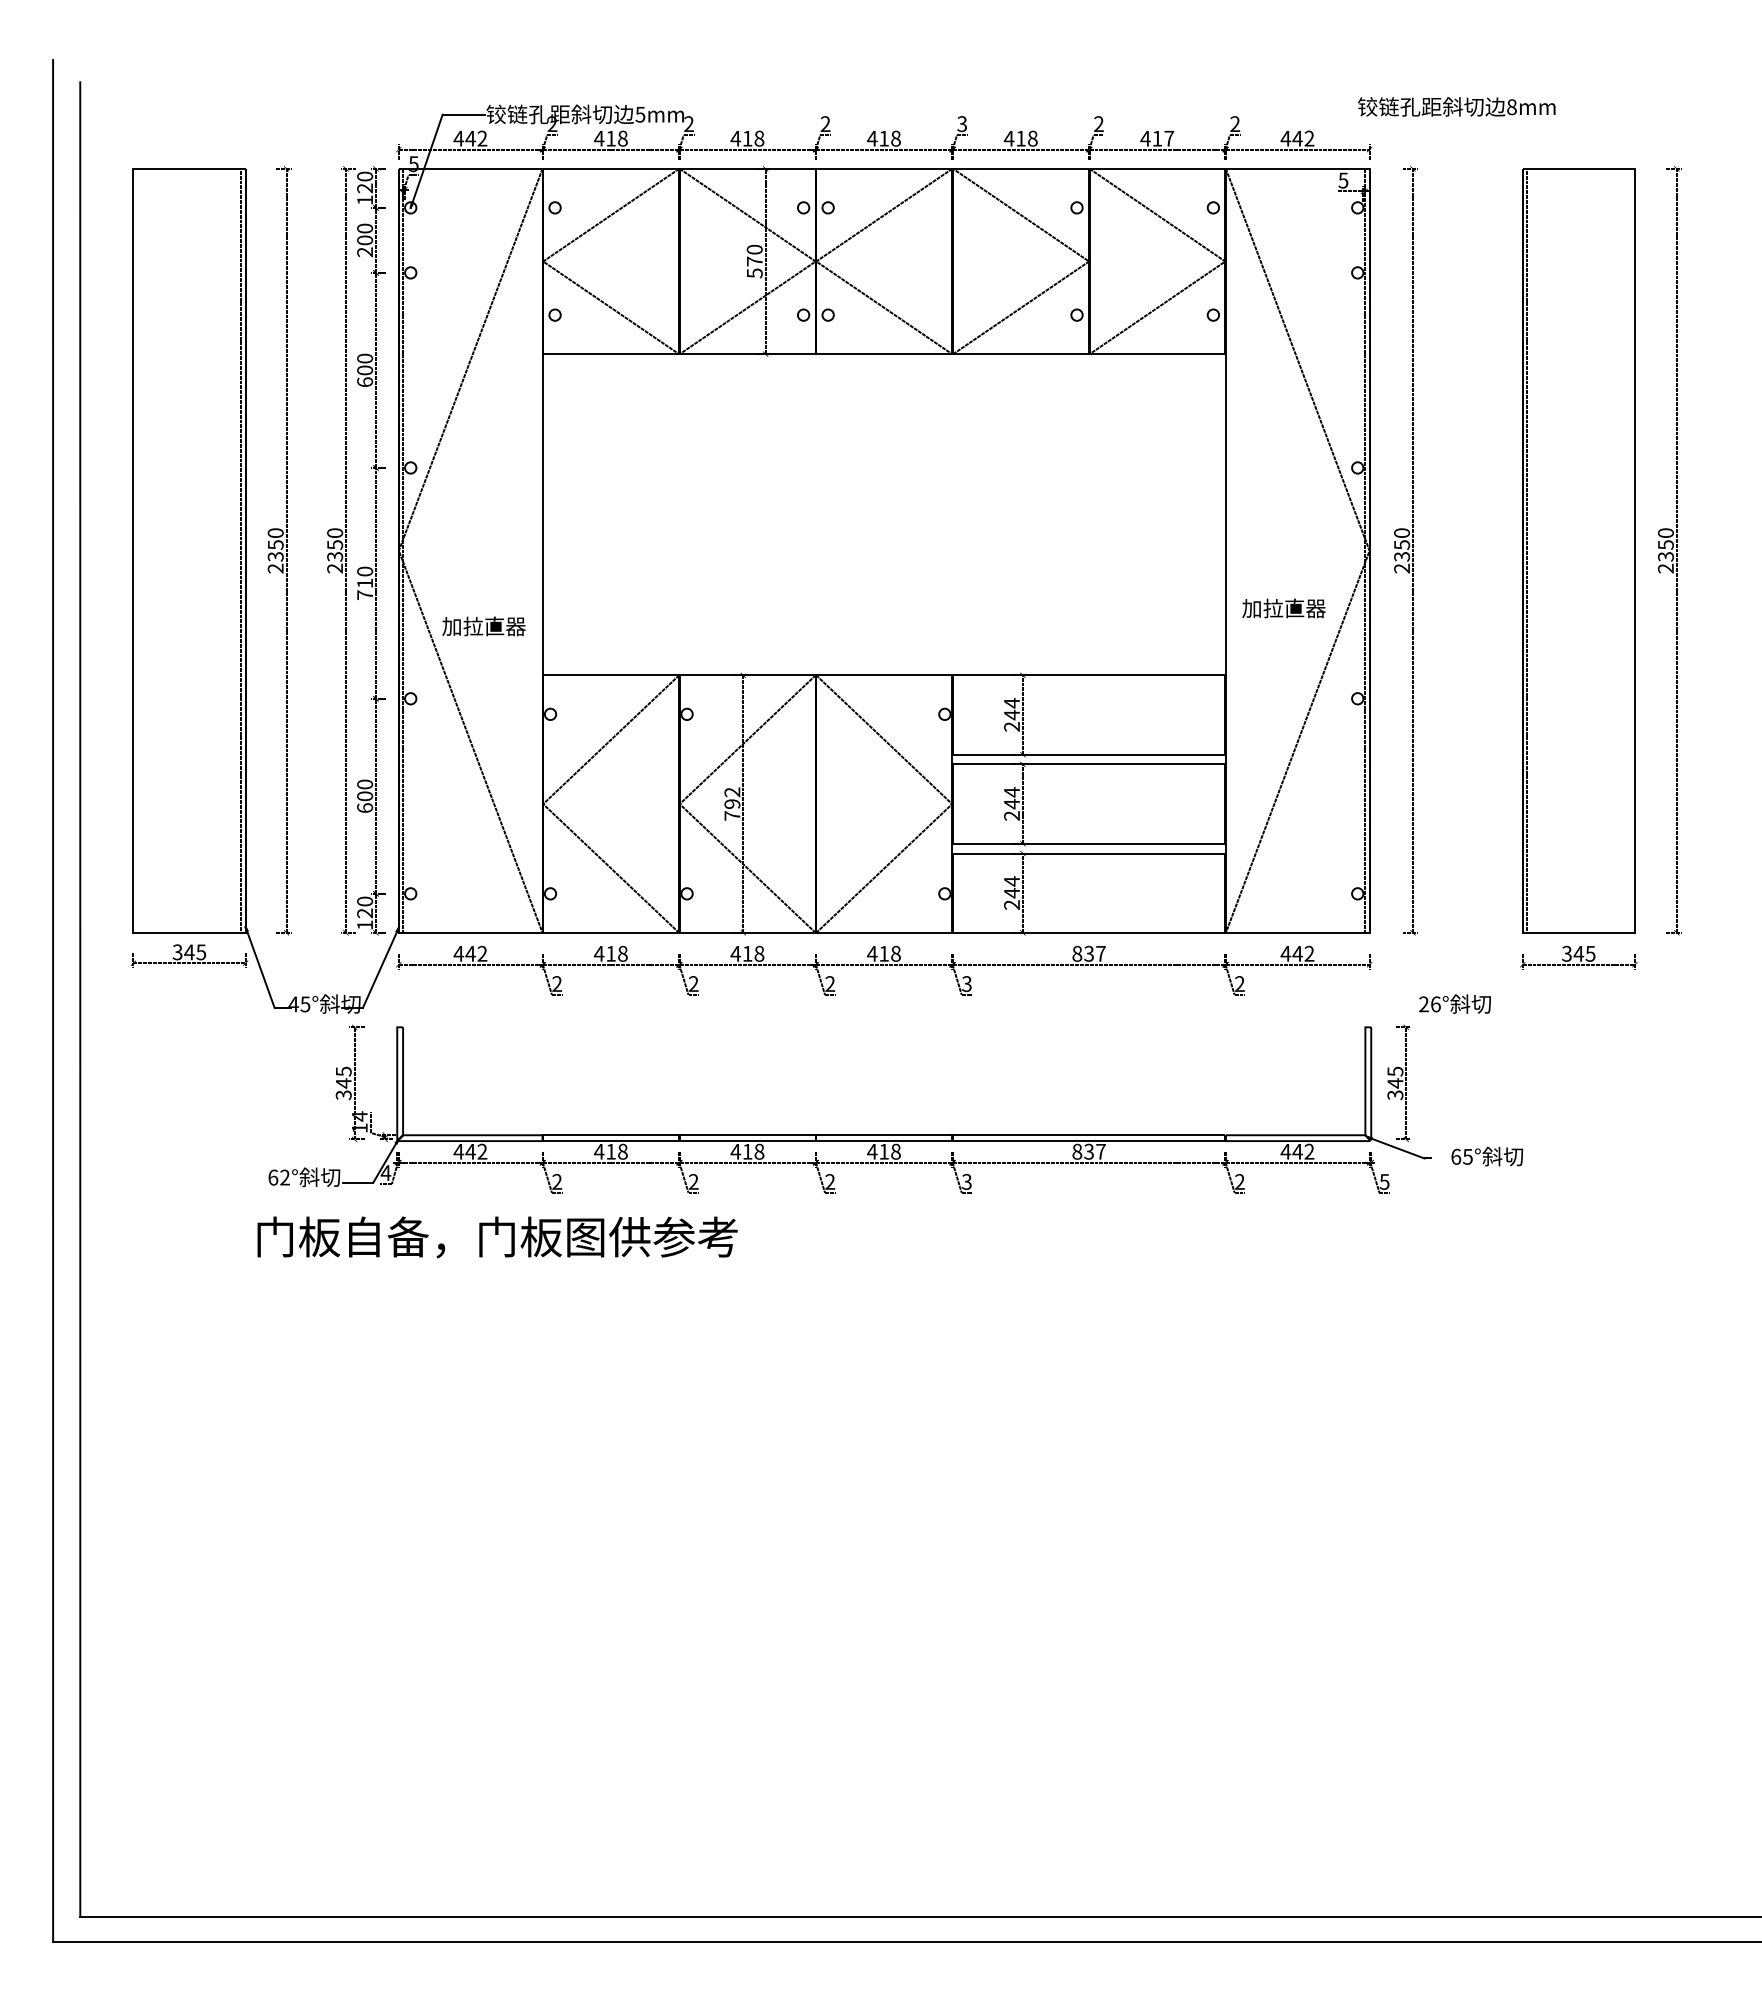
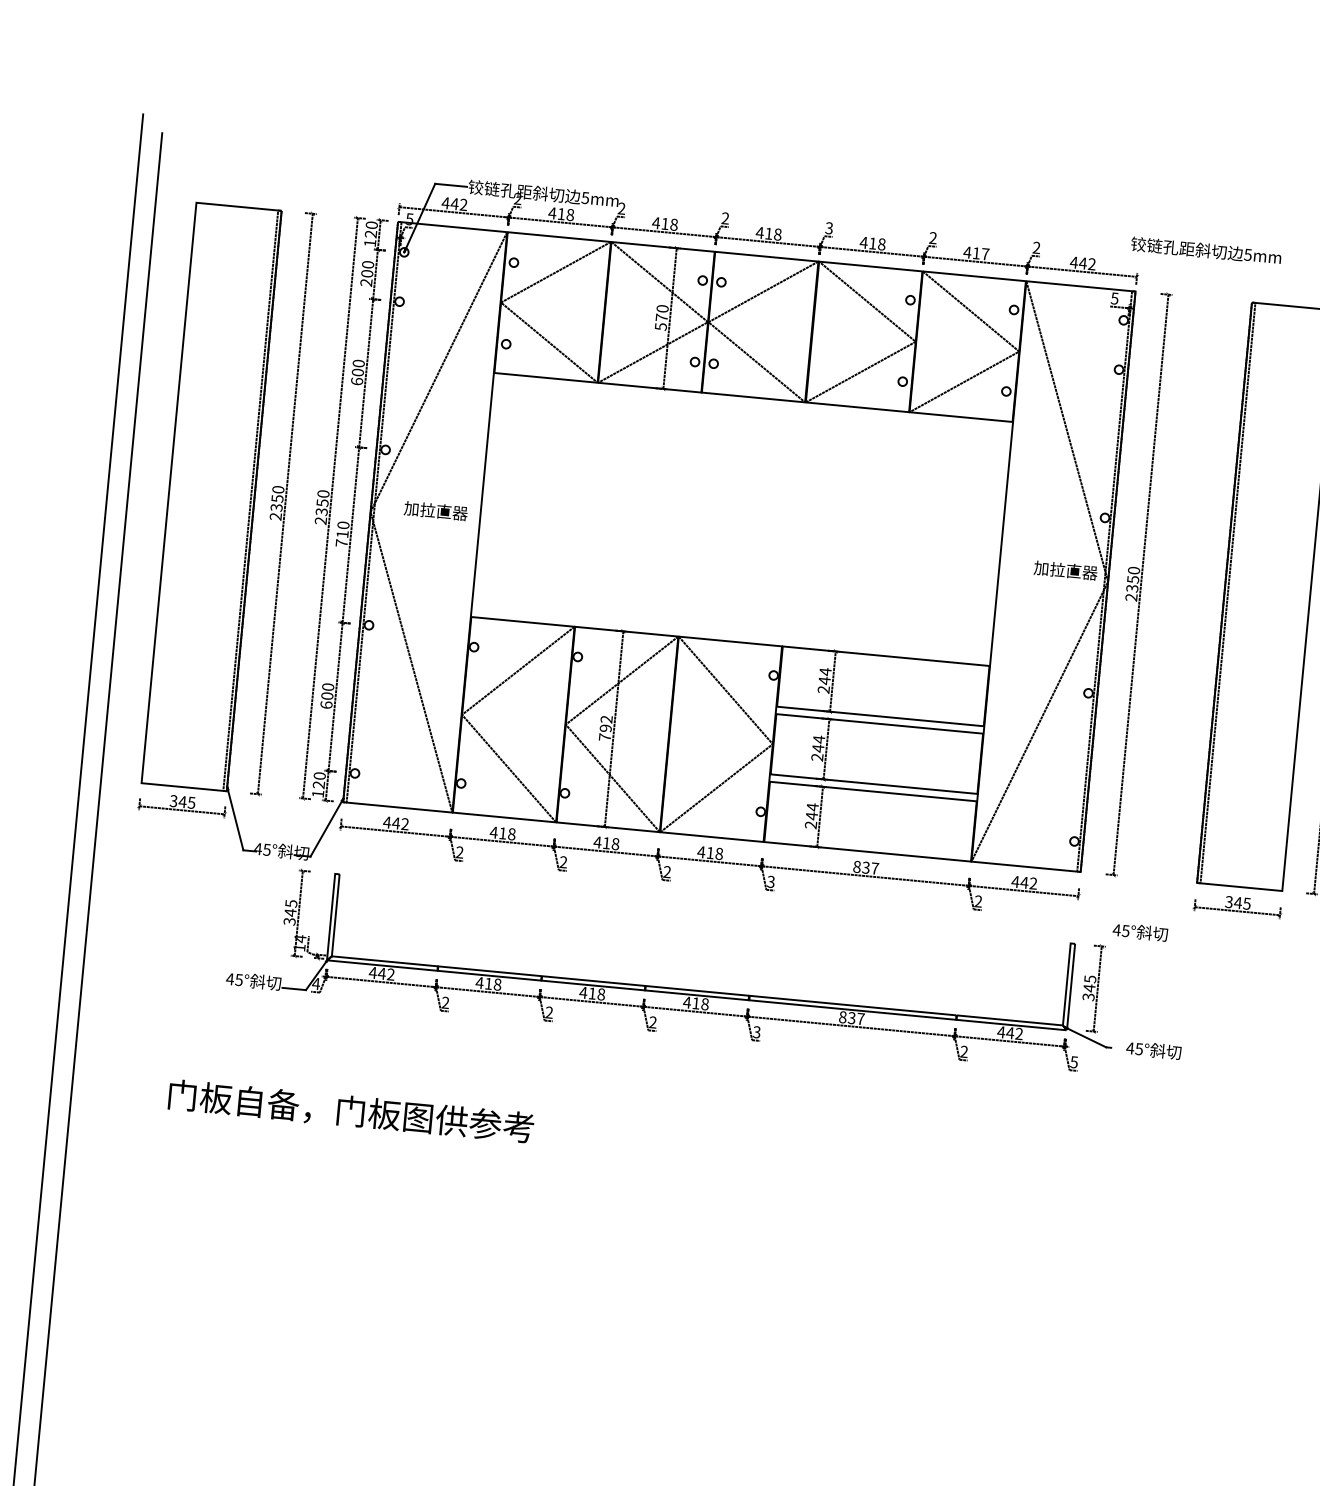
text: (1511, 107) -> (1247, 255), 8mm -> 5mm
text: (1283, 608) -> (1065, 570), moved
text: (483, 626) -> (435, 511), moved
text: (1429, 1004) -> (1121, 930), 26° -> 45°
text: (1455, 1156) -> (1129, 1048), 65° -> 45°
text: (278, 1177) -> (234, 979), 62° -> 45°
text: (497, 1237) -> (351, 1111), moved

